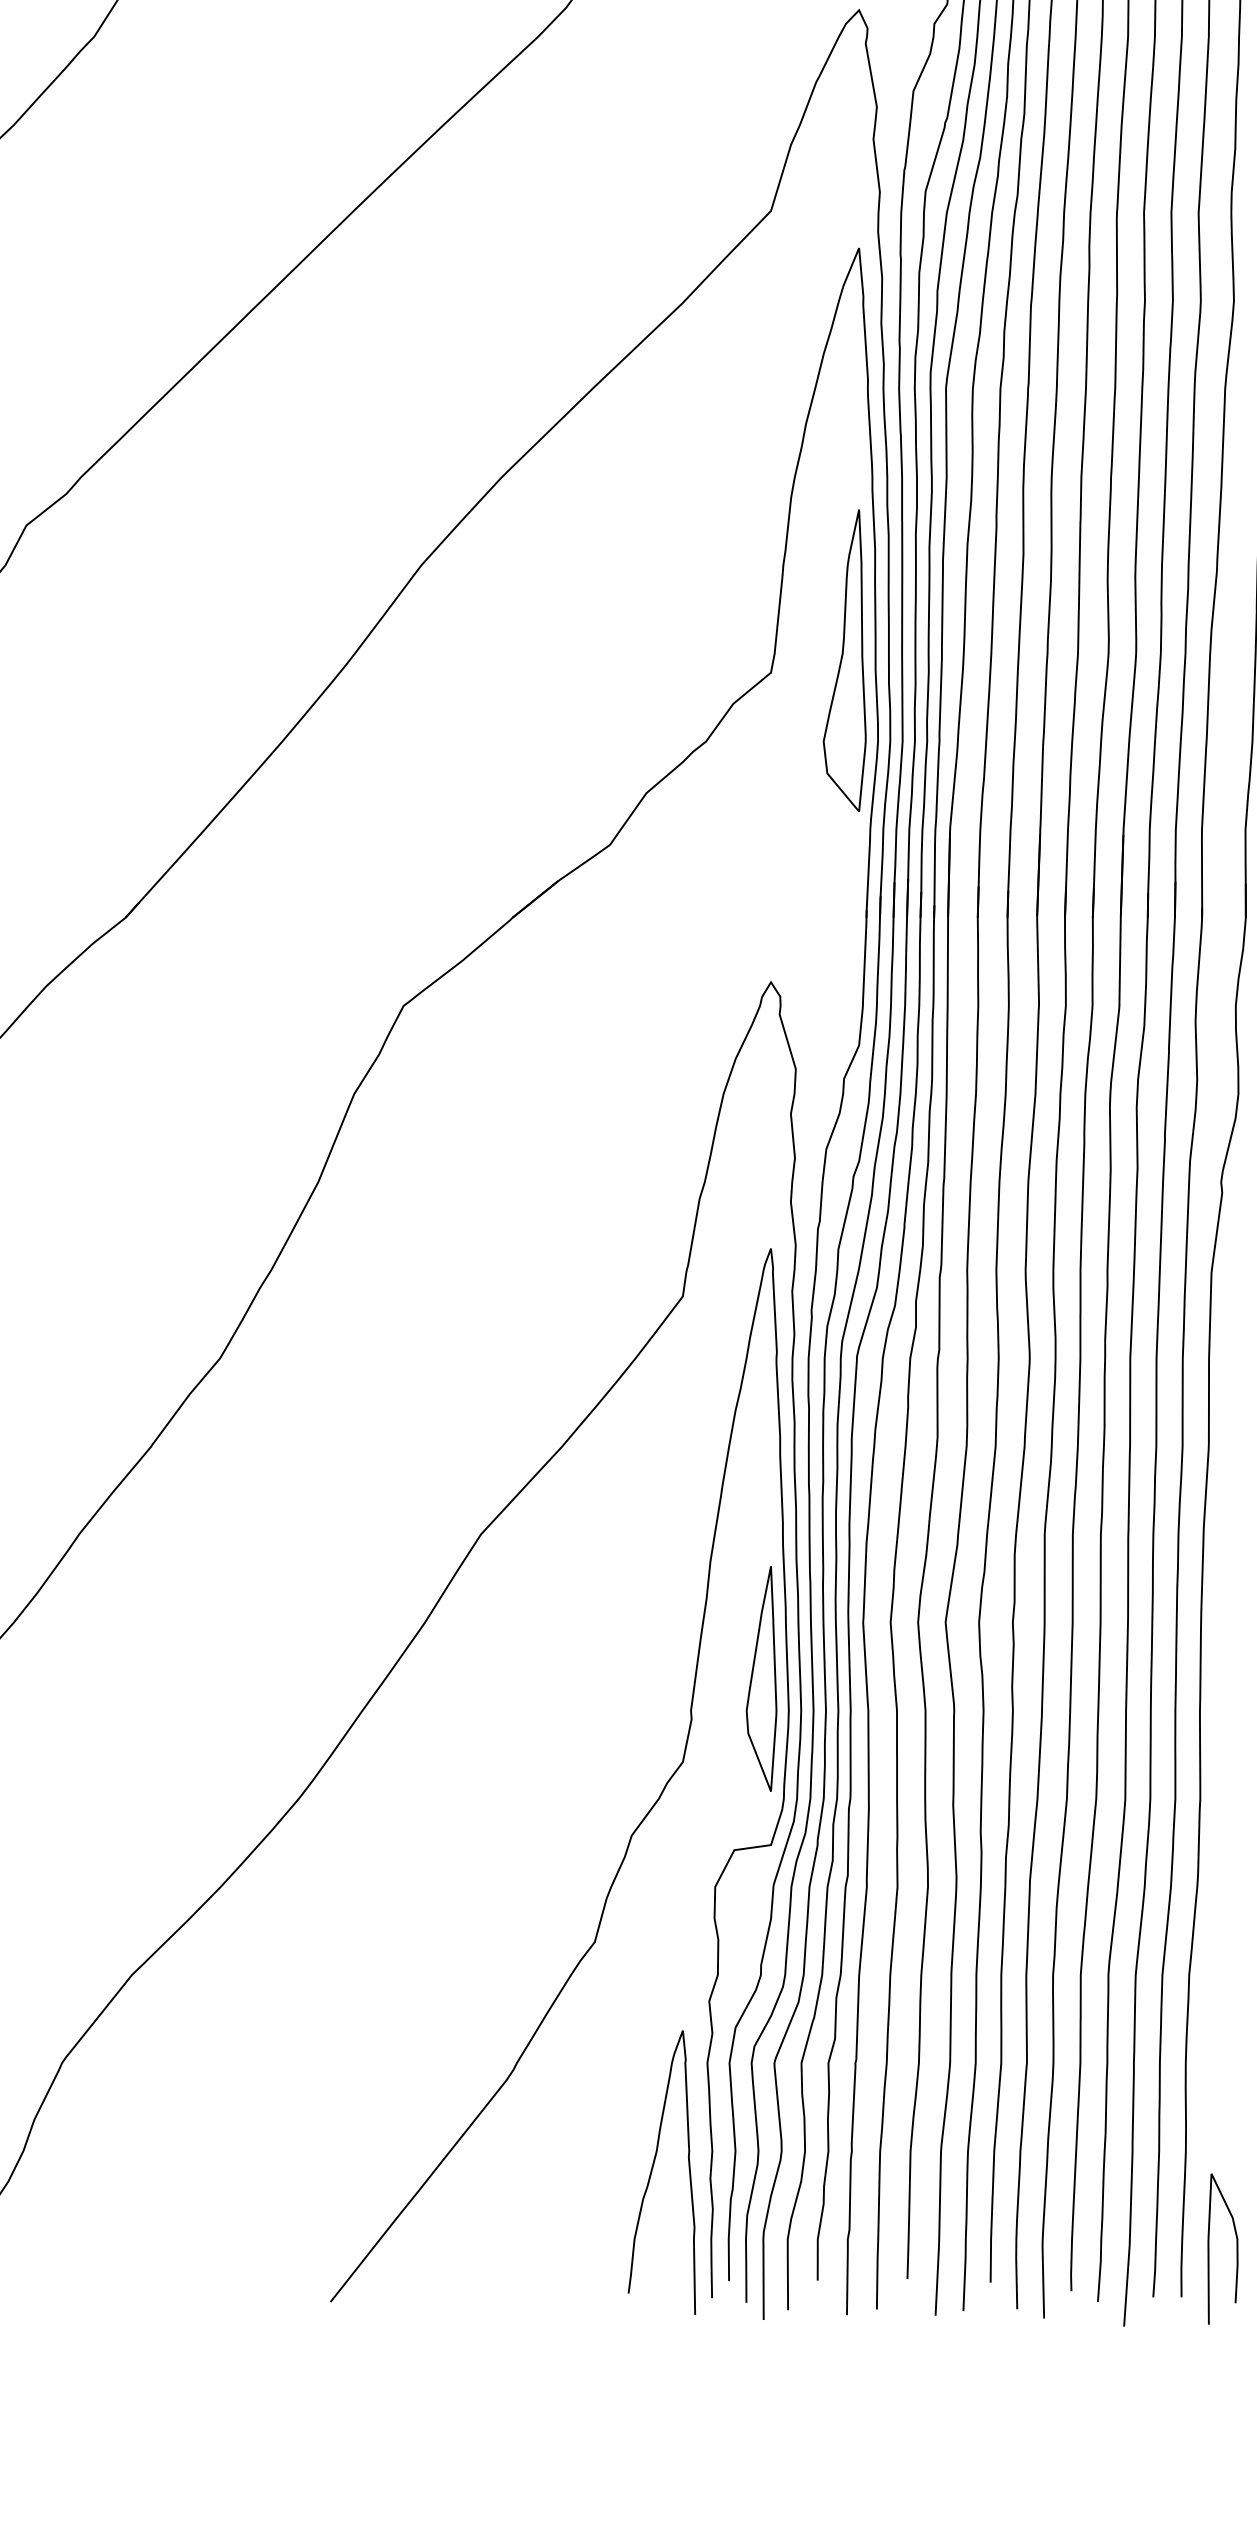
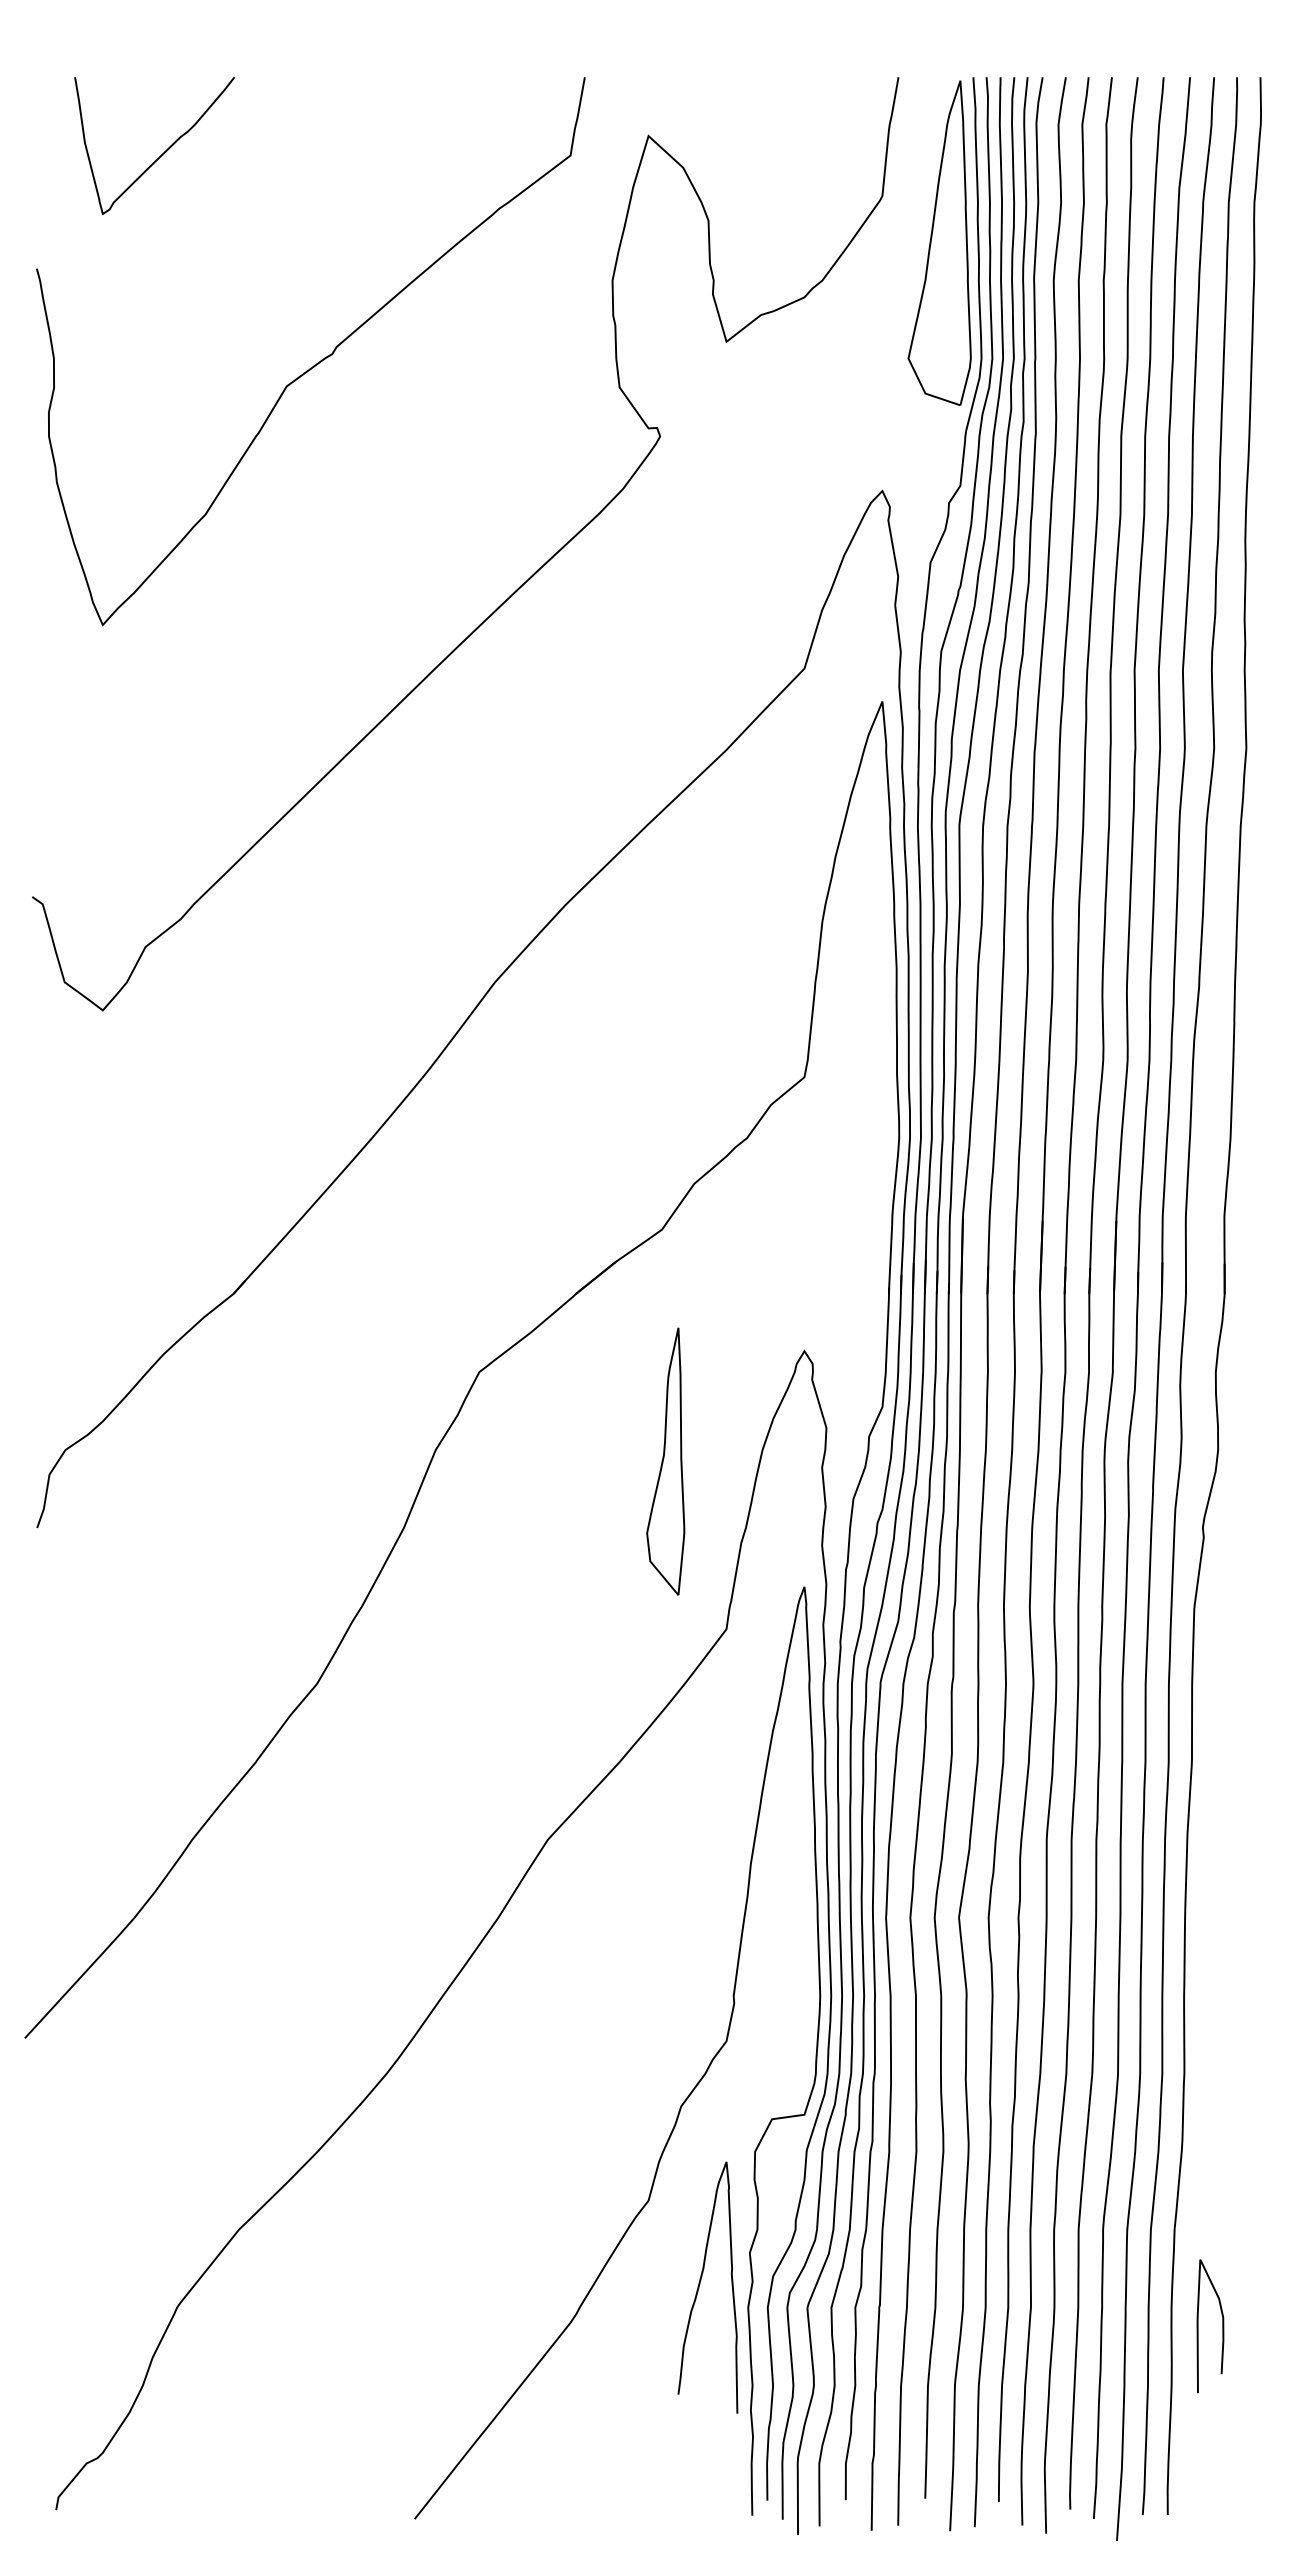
part: (844, 660) -> (665, 1461), moved
part: (761, 1678) -> (796, 1967), removed
curve: (653, 2169) -> (700, 2284), moved
curve: (1209, 2249) -> (1198, 2326), moved

